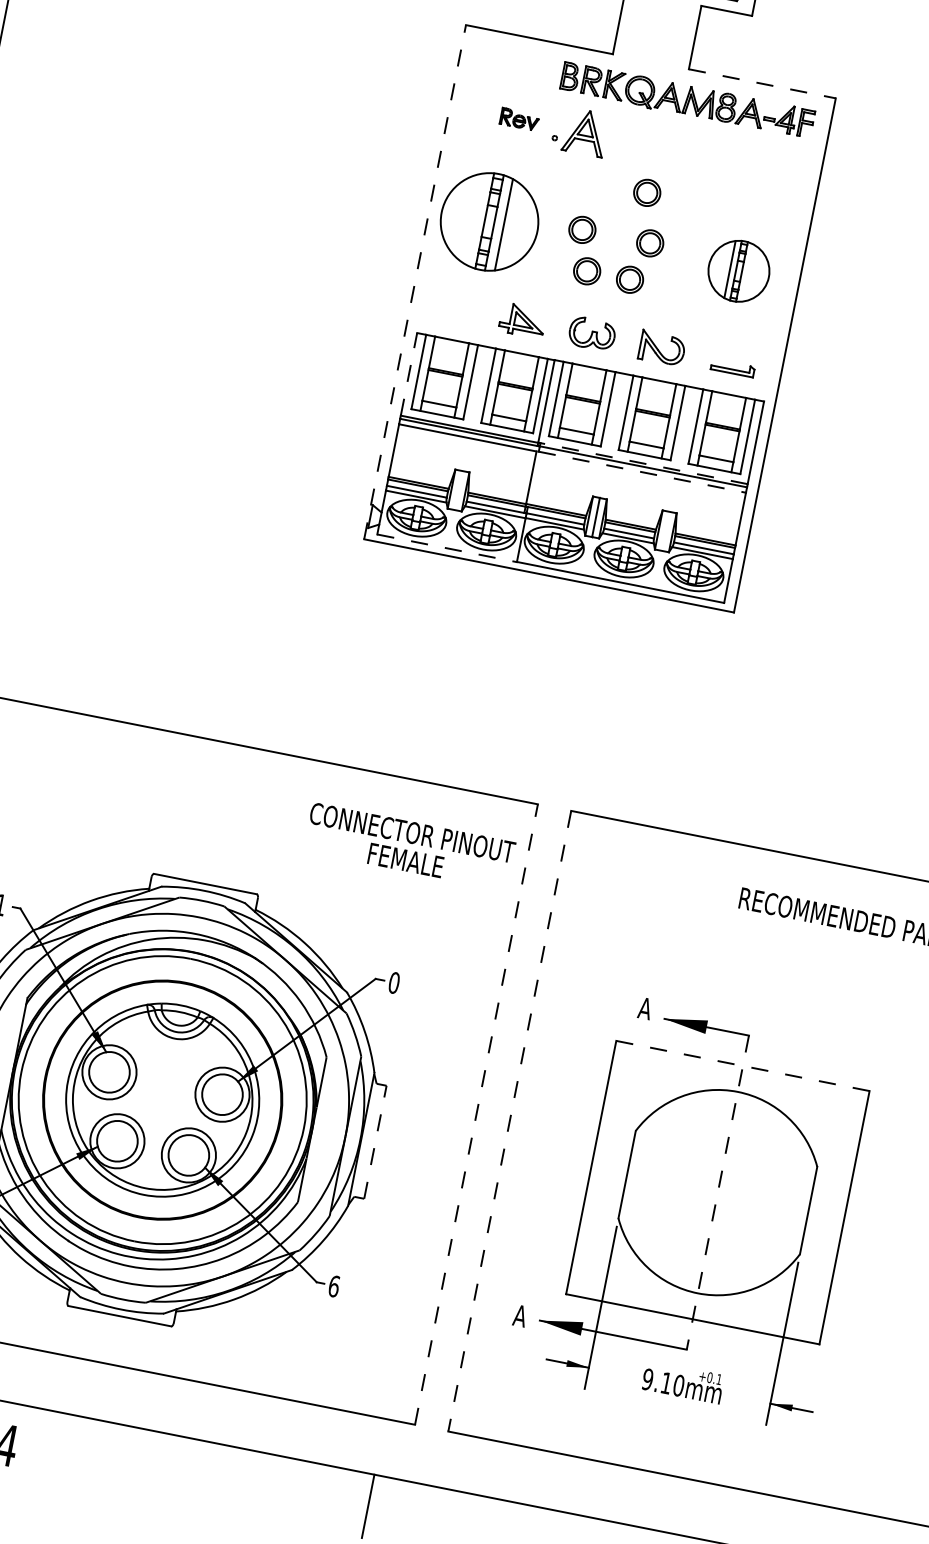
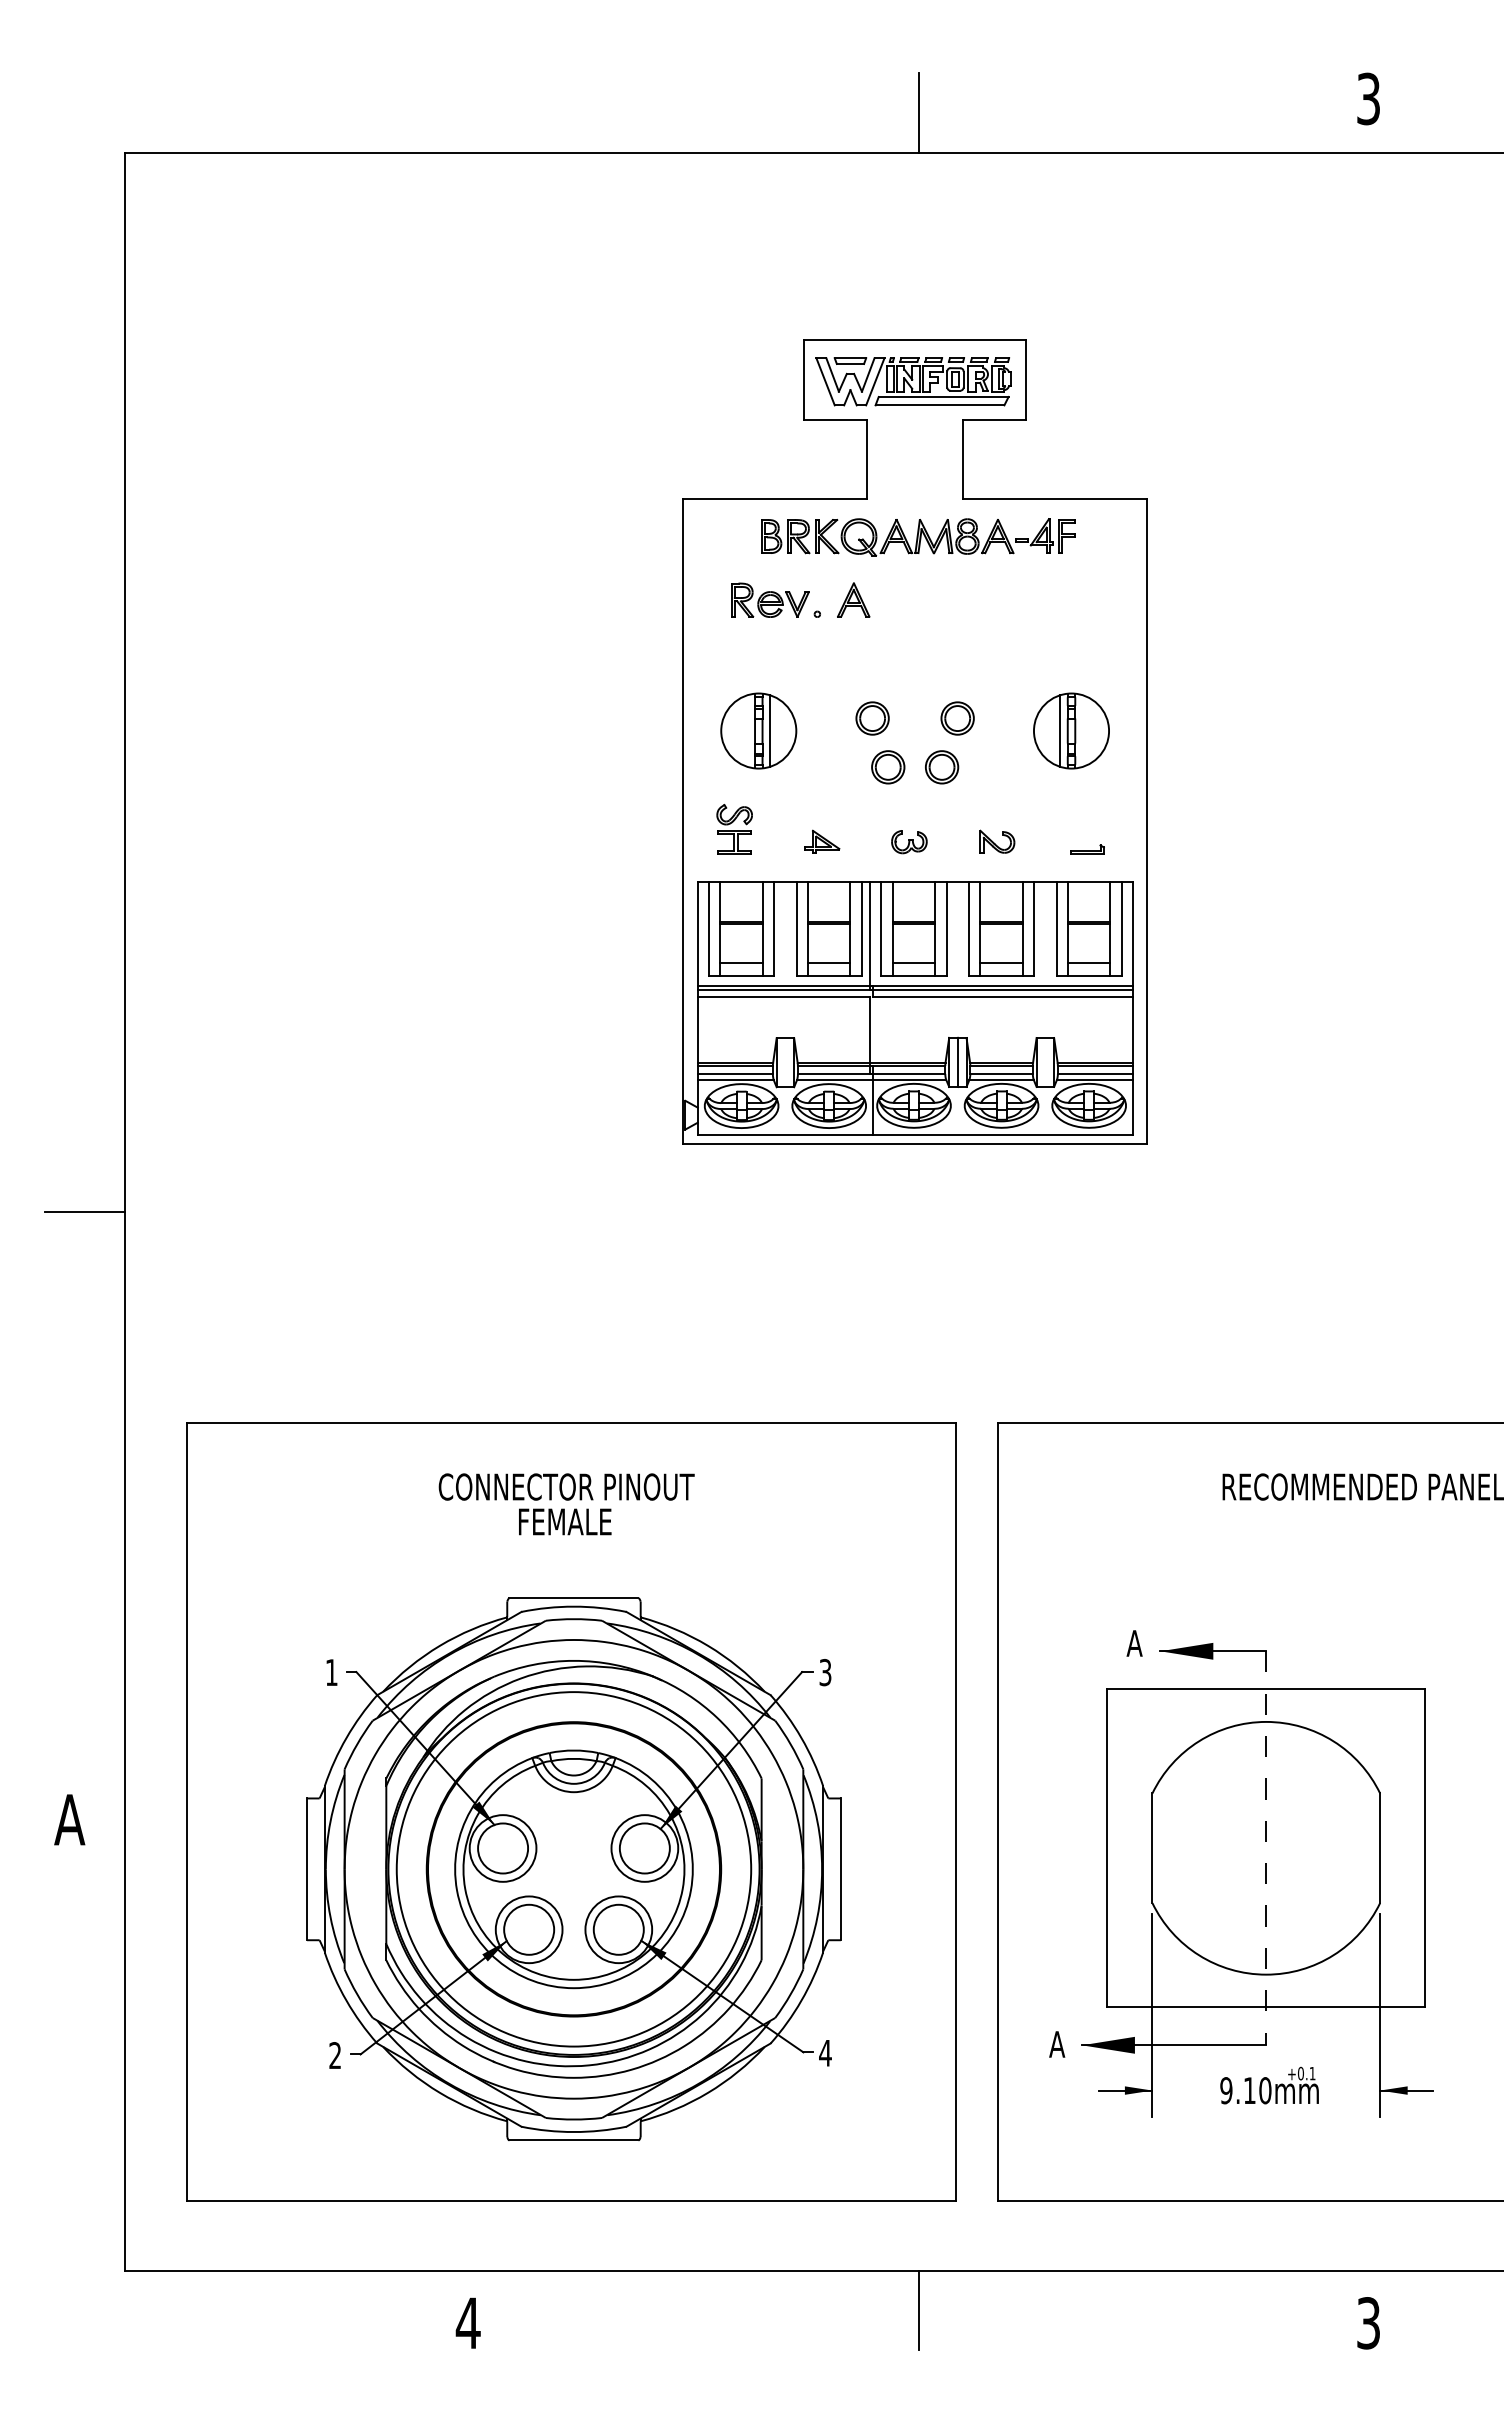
line: (762, 84) -> (1055, 499), dashed -> solid
part: (687, 100) -> (918, 537), moved
part: (519, 118) -> (770, 599), size x1.67
part: (585, 132) -> (853, 599), size x0.62
part: (647, 193) -> (942, 658), removed
part: (489, 221) -> (758, 730), size x0.62
line: (415, 282) -> (683, 821), dashed -> solid
part: (454, 296) -> (734, 829), added
part: (523, 320) -> (822, 841), size x0.62
part: (592, 334) -> (909, 842), size x0.62
part: (662, 347) -> (997, 841), size x0.62
part: (733, 368) -> (1087, 849), size x0.62
line: (408, 374) -> (697, 934), dashed -> solid
line: (642, 463) -> (1001, 985), dashed -> solid
line: (642, 472) -> (1002, 996), dashed -> solid
line: (447, 548) -> (785, 1135), dashed -> solid
text: (409, 846) -> (566, 1504), moved
text: (394, 982) -> (825, 1672), 0 -> 3
line: (743, 1066) -> (1266, 1689), dashed -> solid
line: (476, 1114) -> (956, 1811), dashed -> solid
line: (510, 1121) -> (998, 1812), dashed -> solid
line: (375, 1142) -> (840, 1869), dashed -> solid
text: (334, 1285) -> (825, 2052), 6 -> 4

